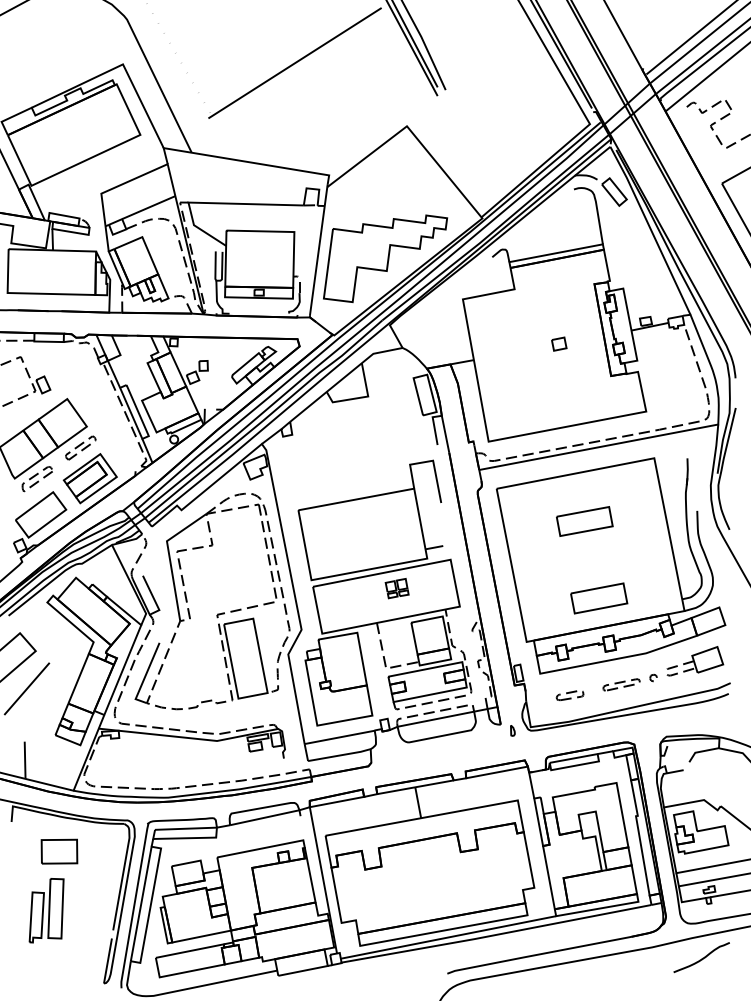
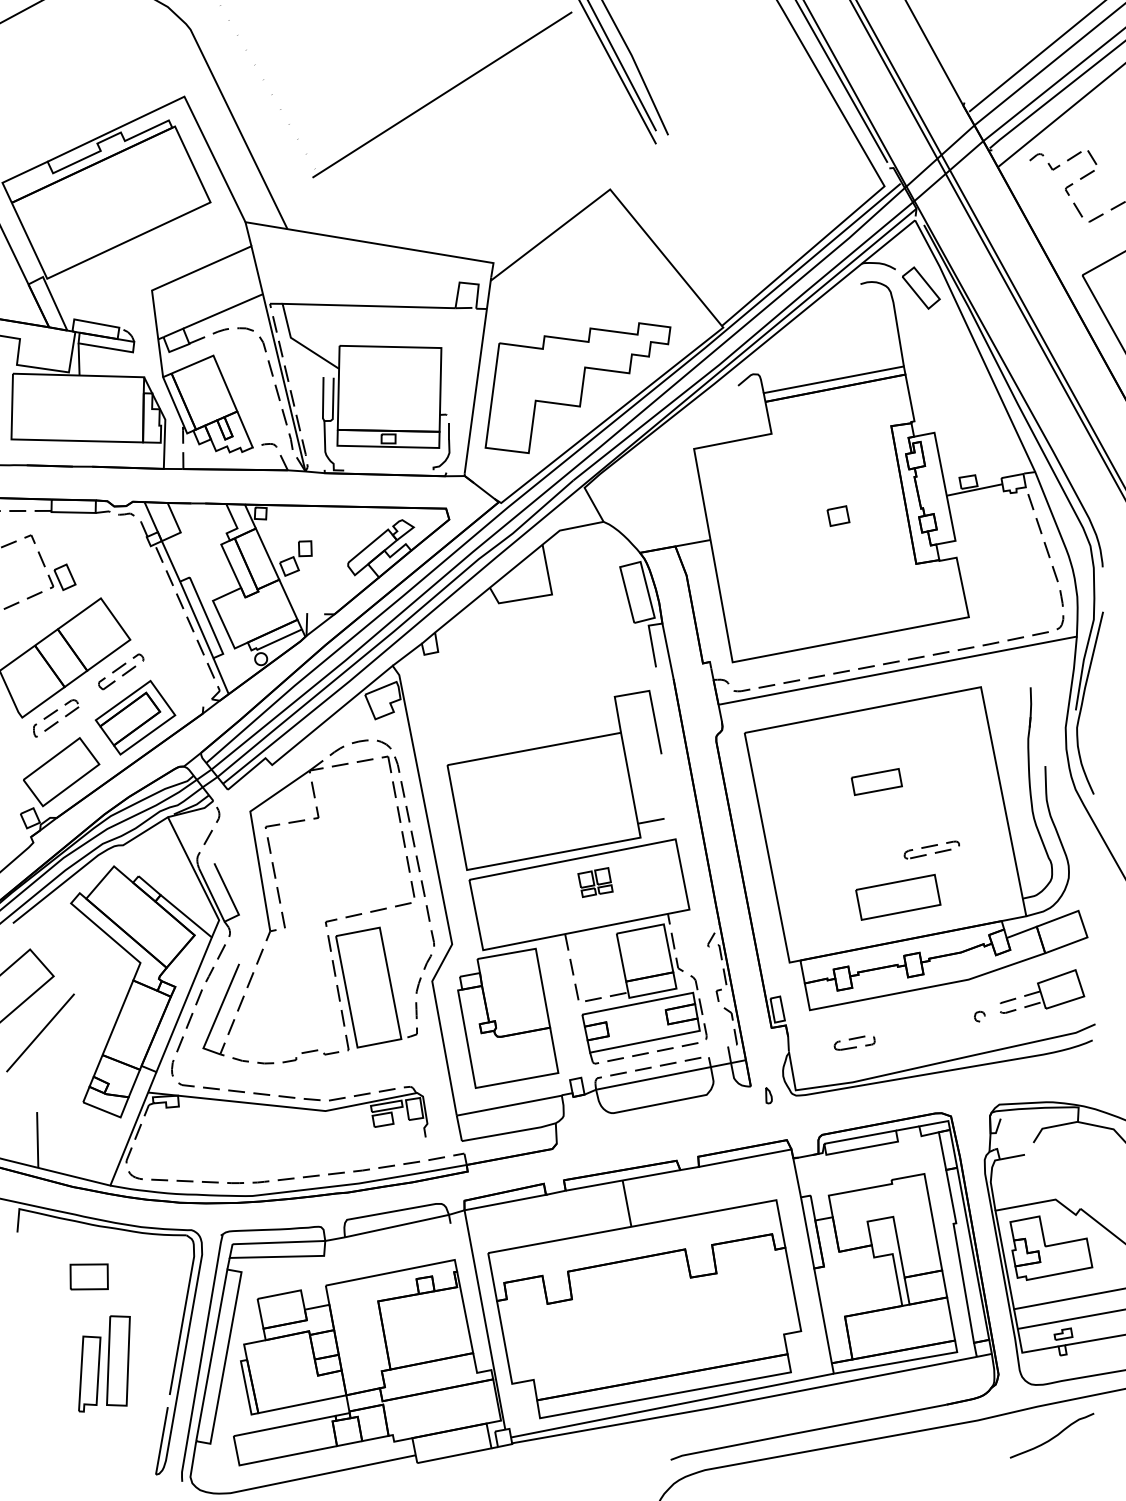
part: (584, 521) -> (876, 781), size x0.6
part: (621, 684) -> (931, 849), moved
part: (59, 851) -> (89, 1276), size x0.7
part: (46, 910) -> (104, 1363), moved

